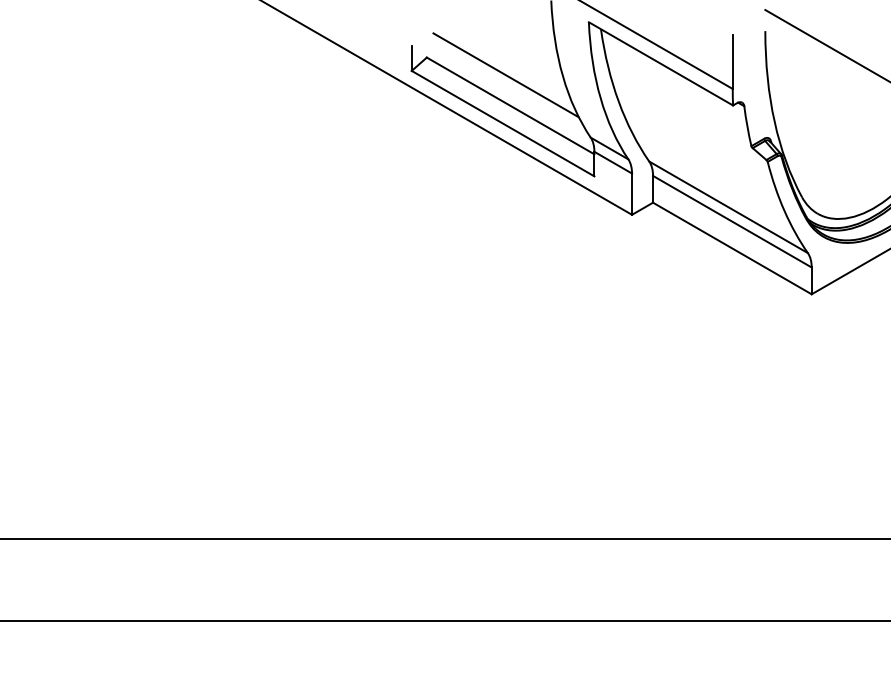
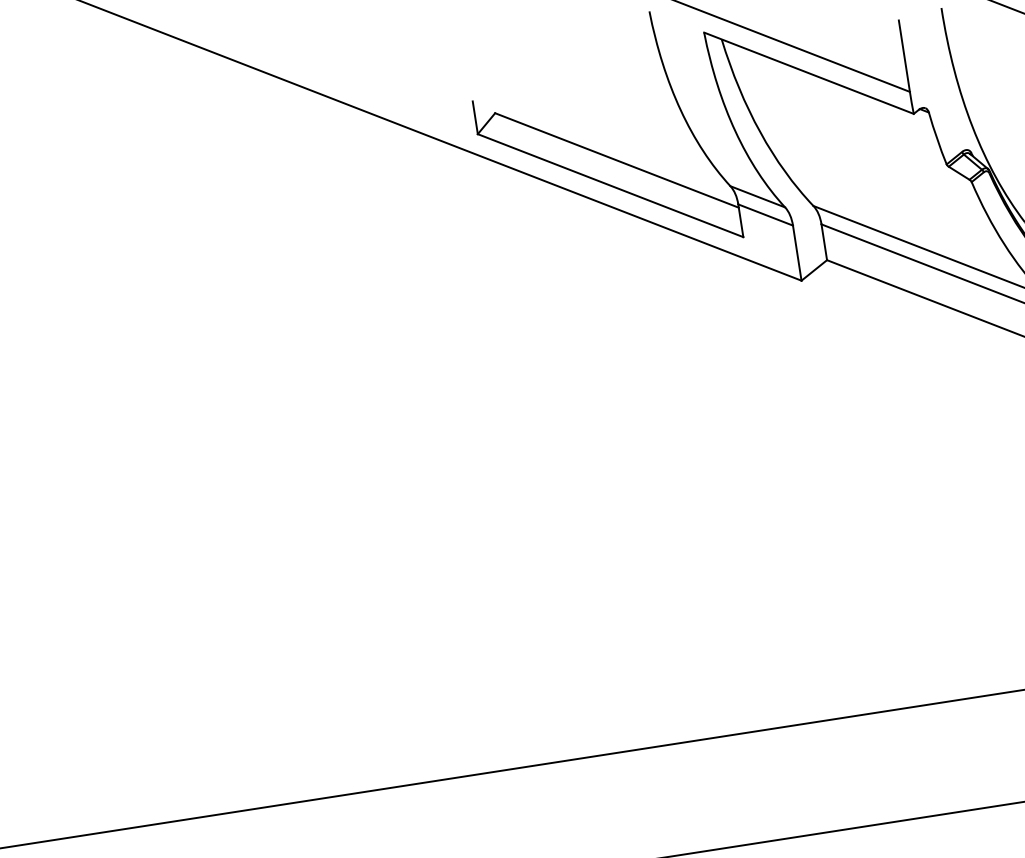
line: (505, 75) -> (603, 120), removed

